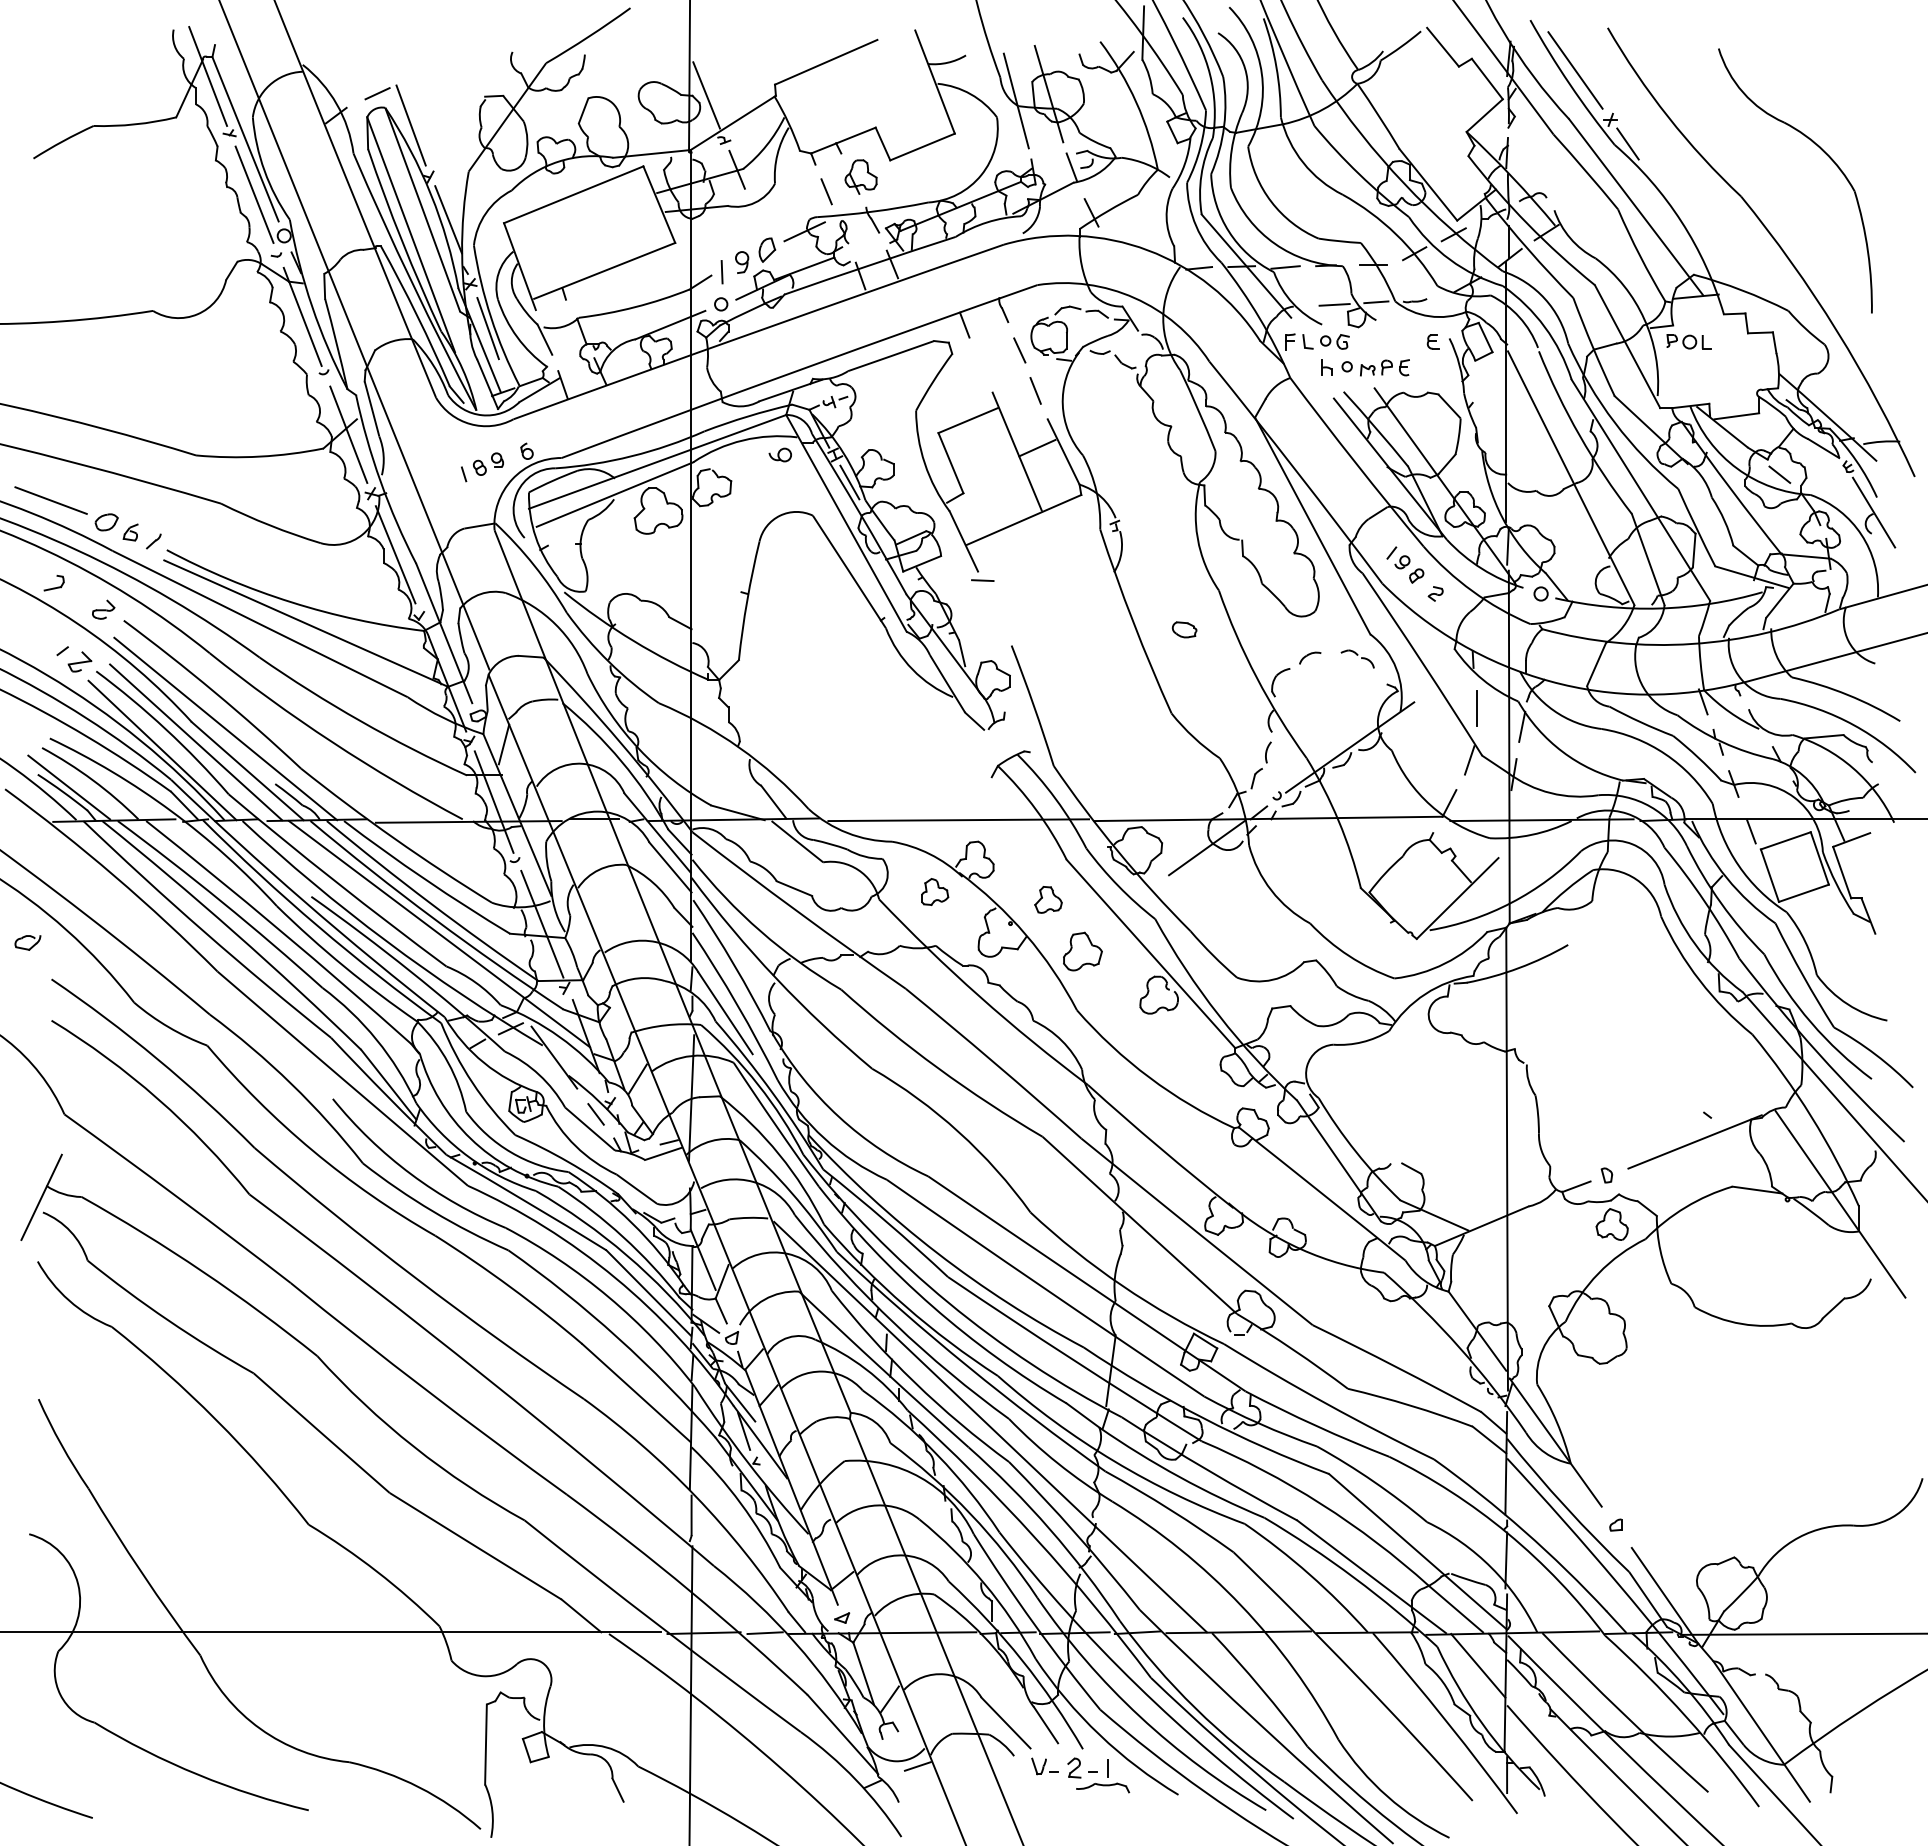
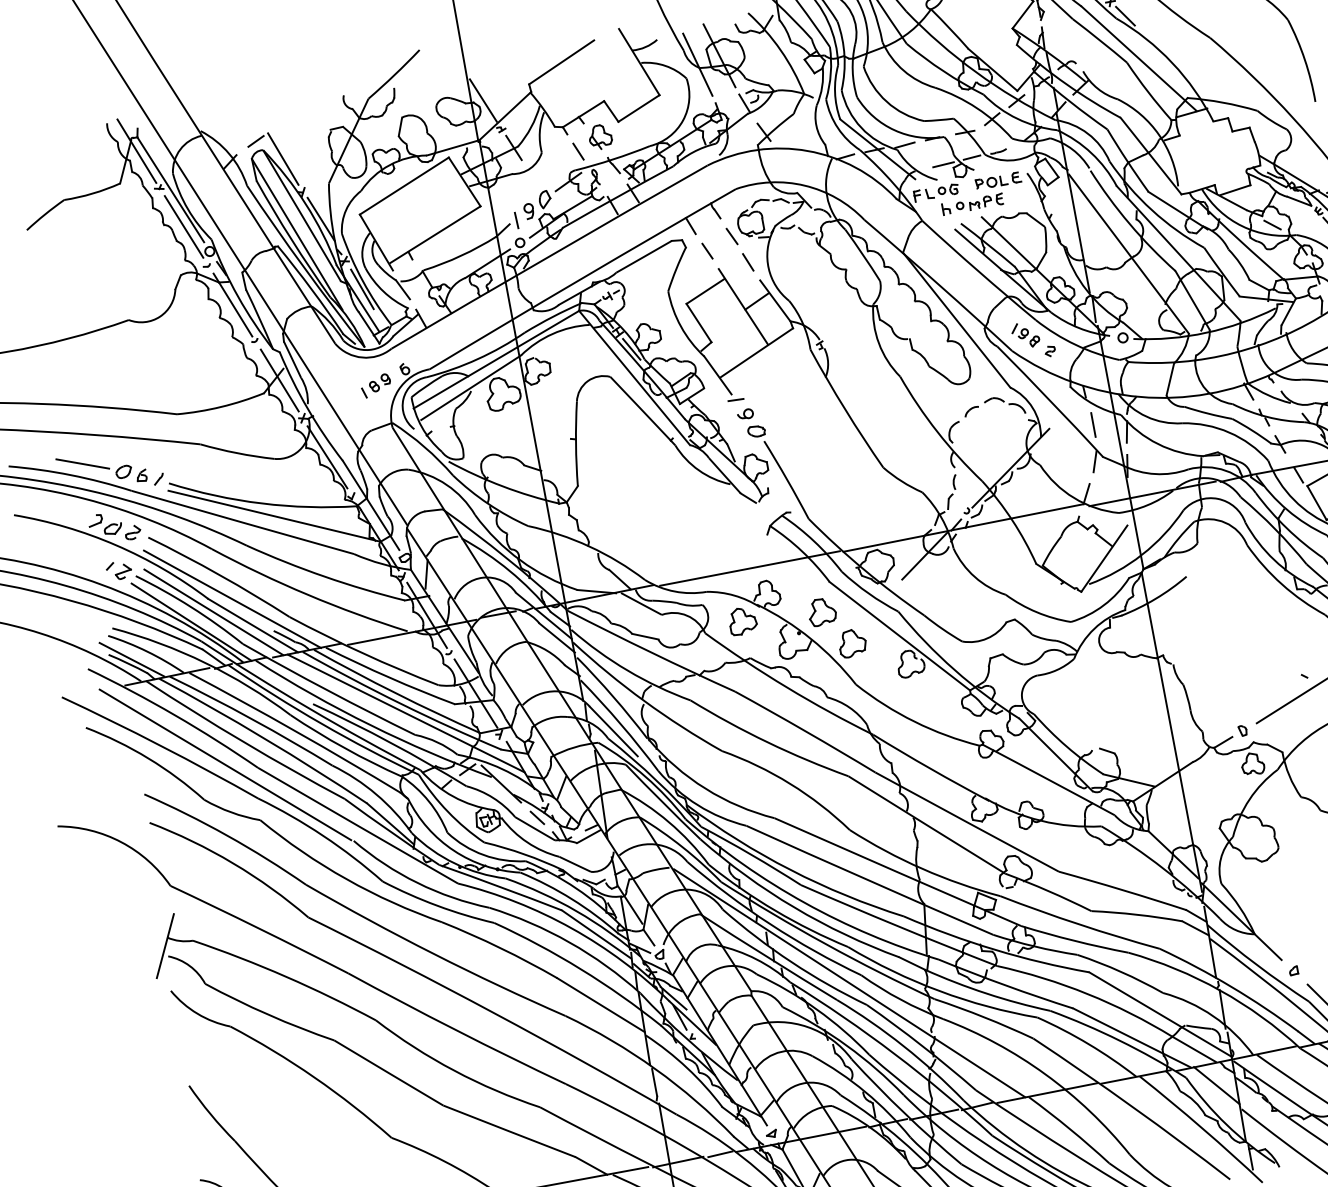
part: (1688, 341) -> (990, 182), moved
line: (981, 364) -> (707, 251), added
part: (779, 454) -> (744, 414), moved
part: (1184, 629) -> (756, 431), moved
part: (1357, 658) -> (1004, 405), size x1.67
part: (934, 891) -> (742, 620), size x1.43
part: (1048, 899) -> (822, 611), size x1.43
part: (27, 942) -> (112, 529), moved
line: (172, 959) -> (225, 765), added

